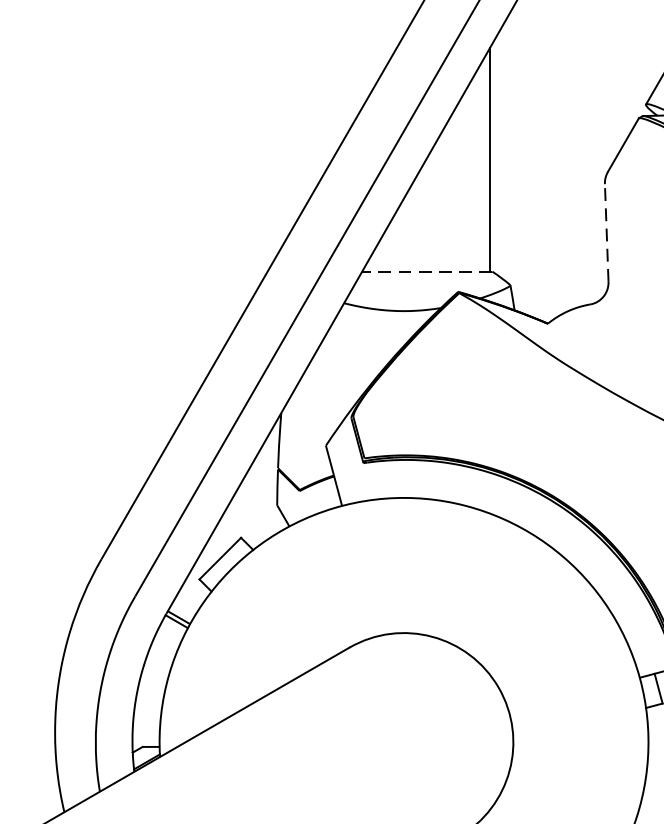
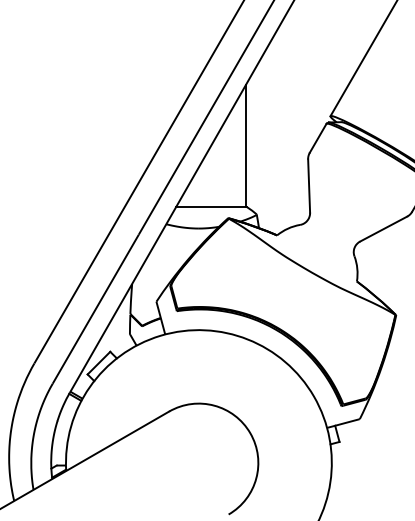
line: (607, 233) -> (309, 186), dashed -> solid
line: (427, 272) -> (211, 207), dashed -> solid

